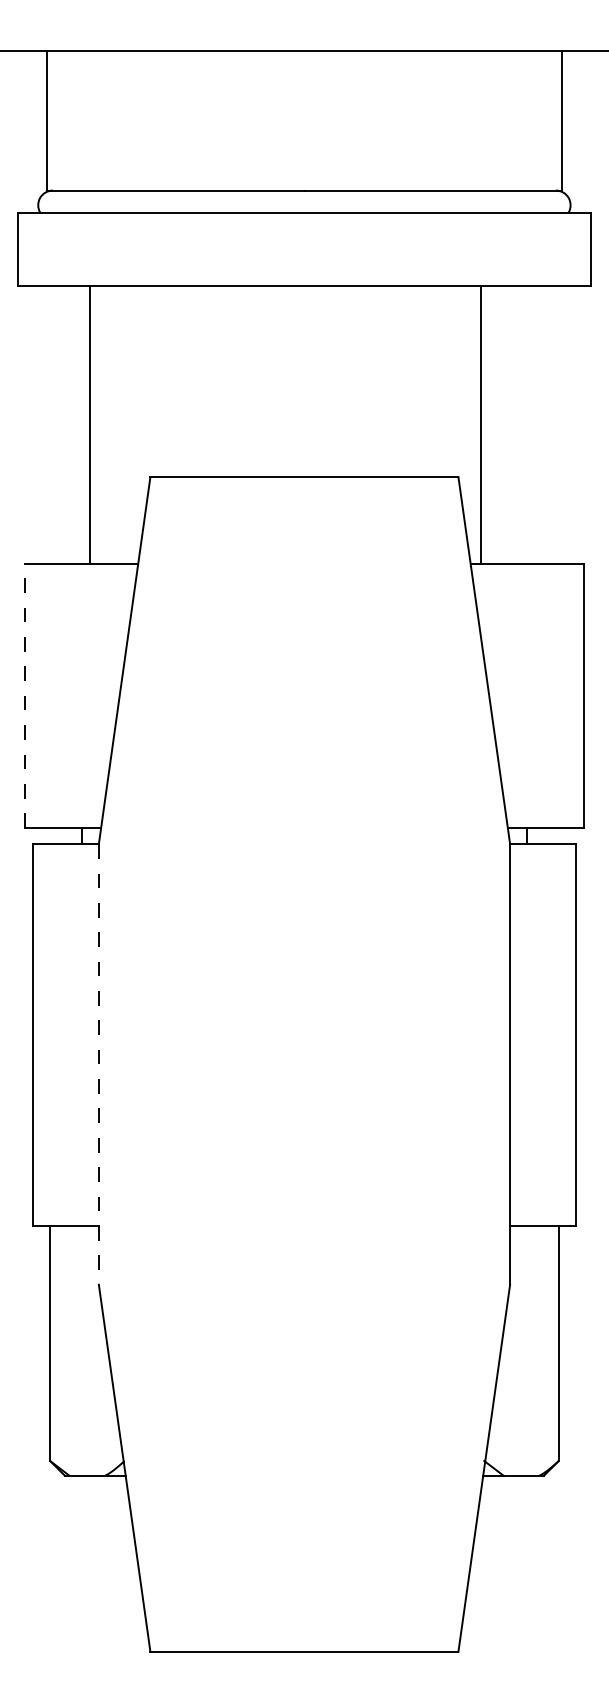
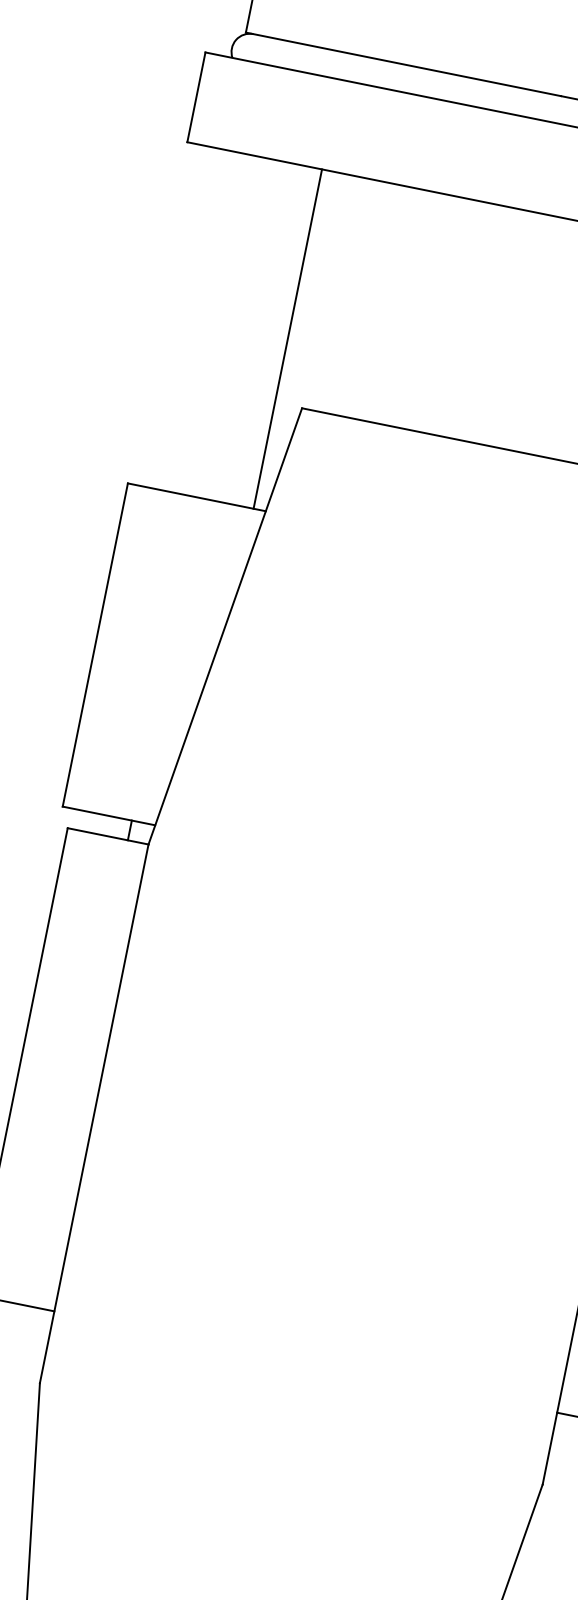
line: (90, 424) -> (288, 338), moved
line: (25, 695) -> (95, 644), dashed -> solid
line: (98, 1064) -> (93, 1113), dashed -> solid

